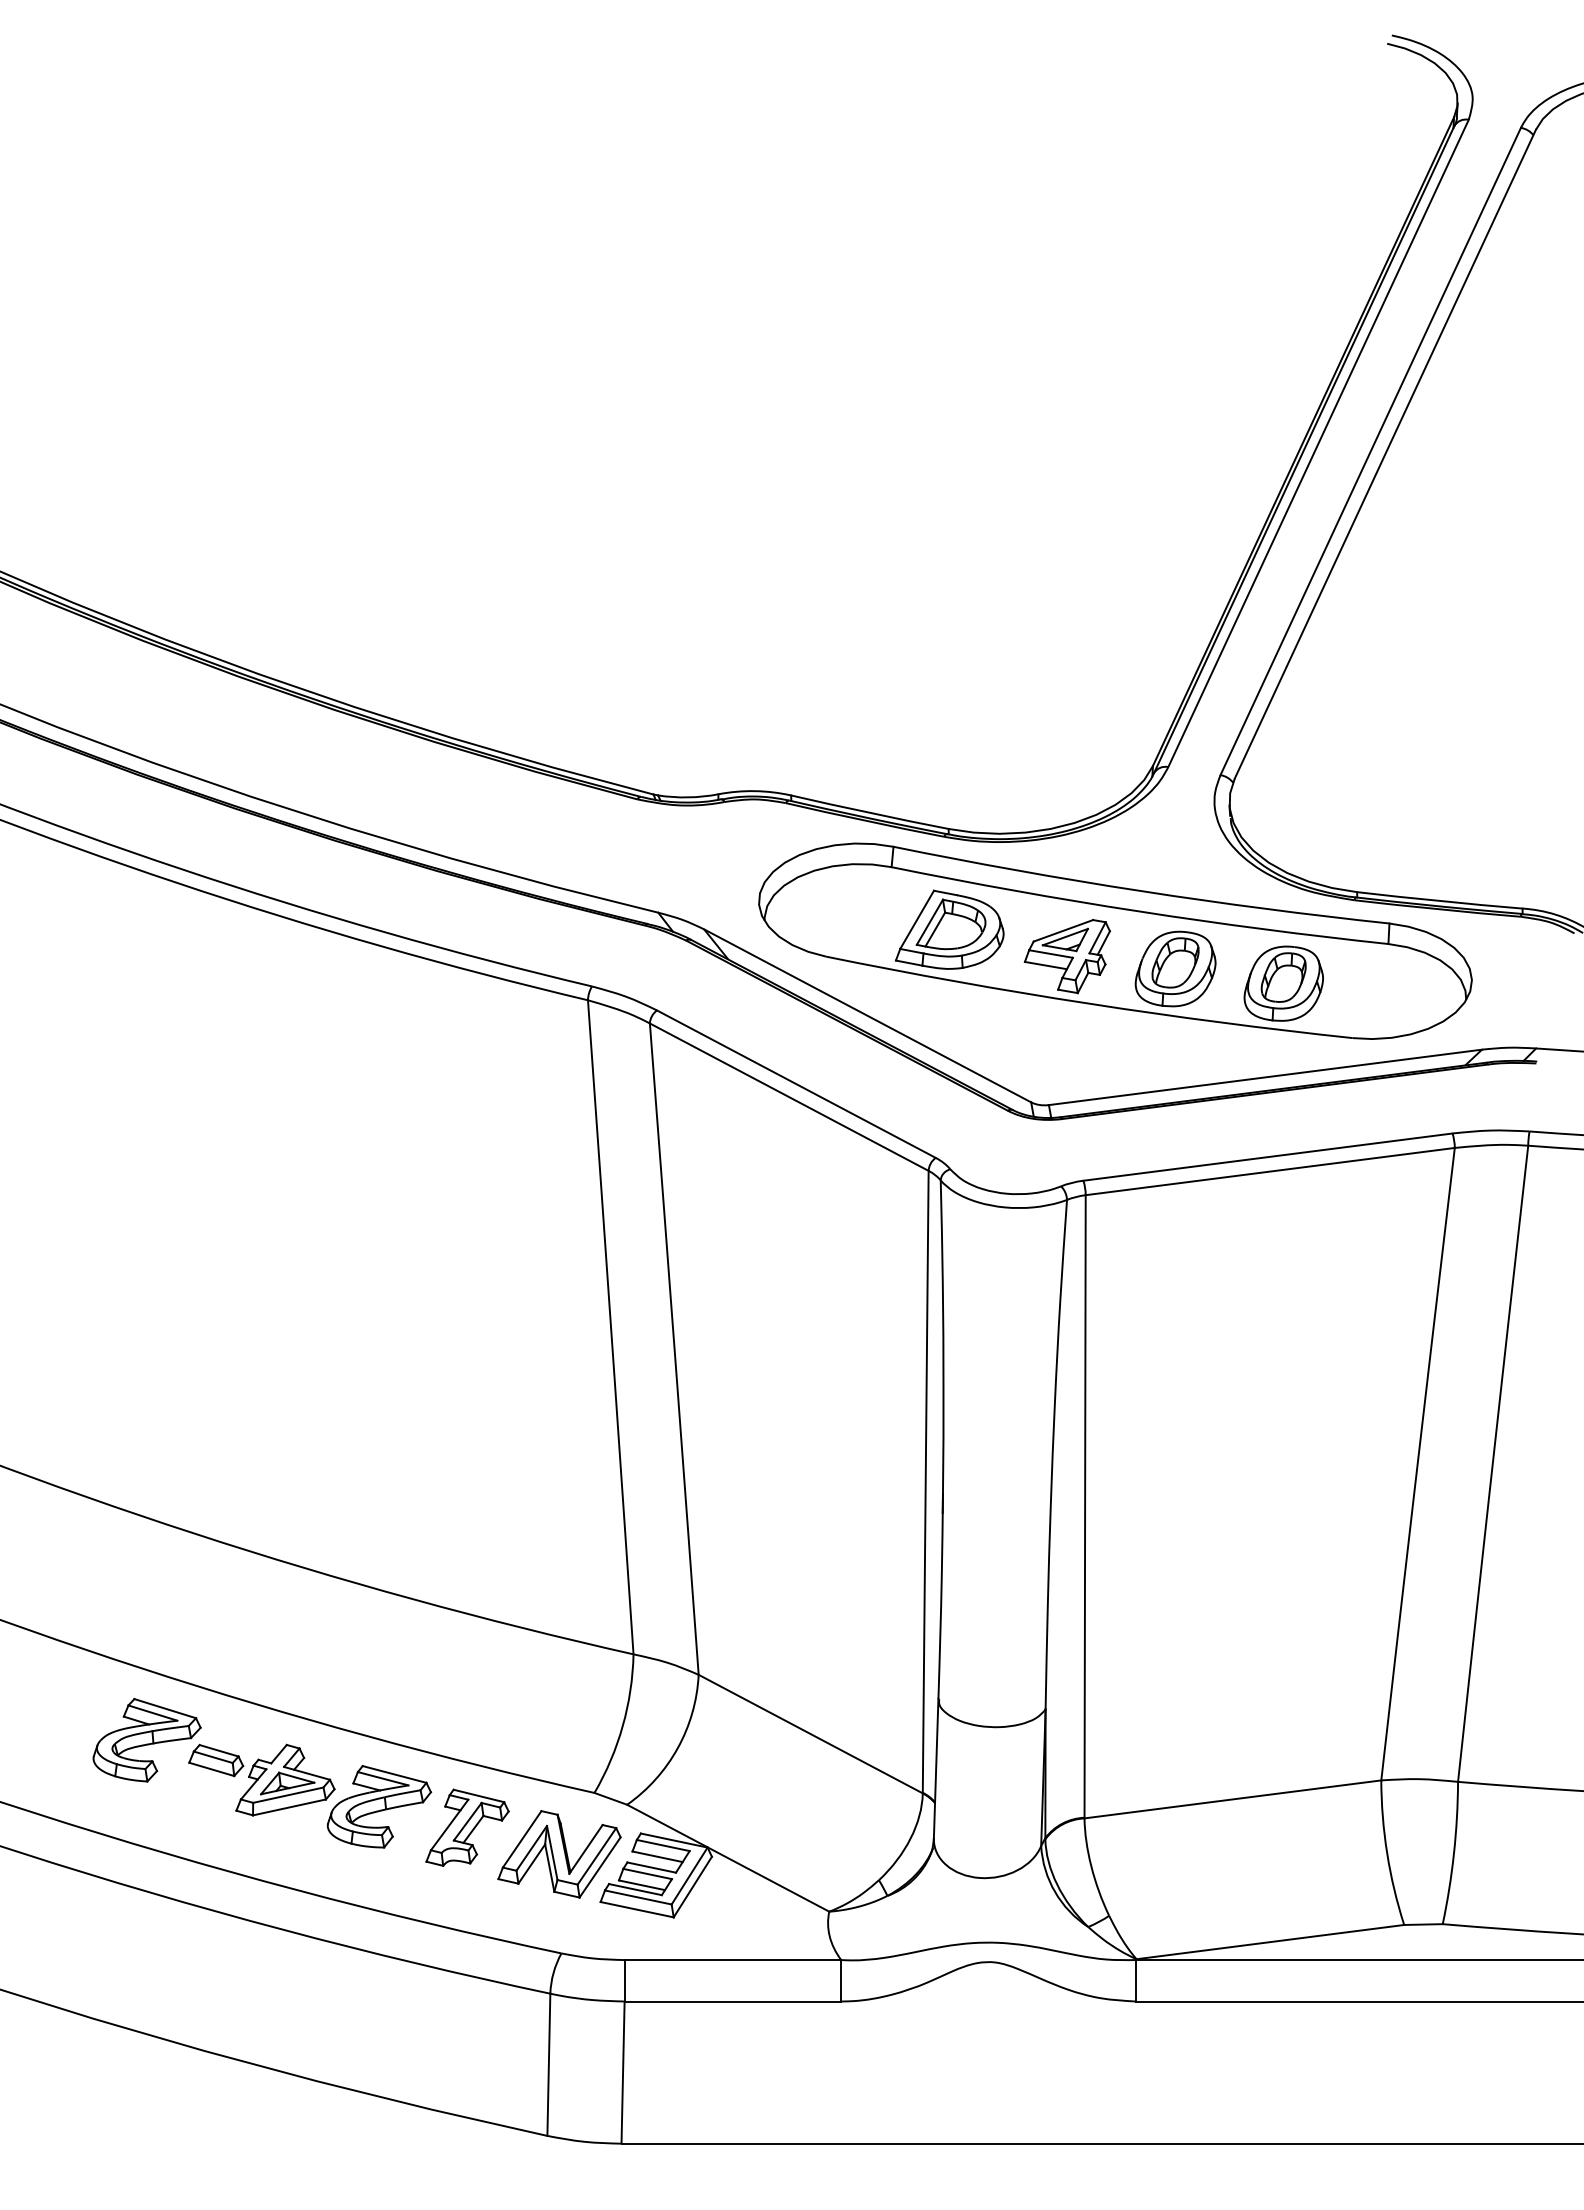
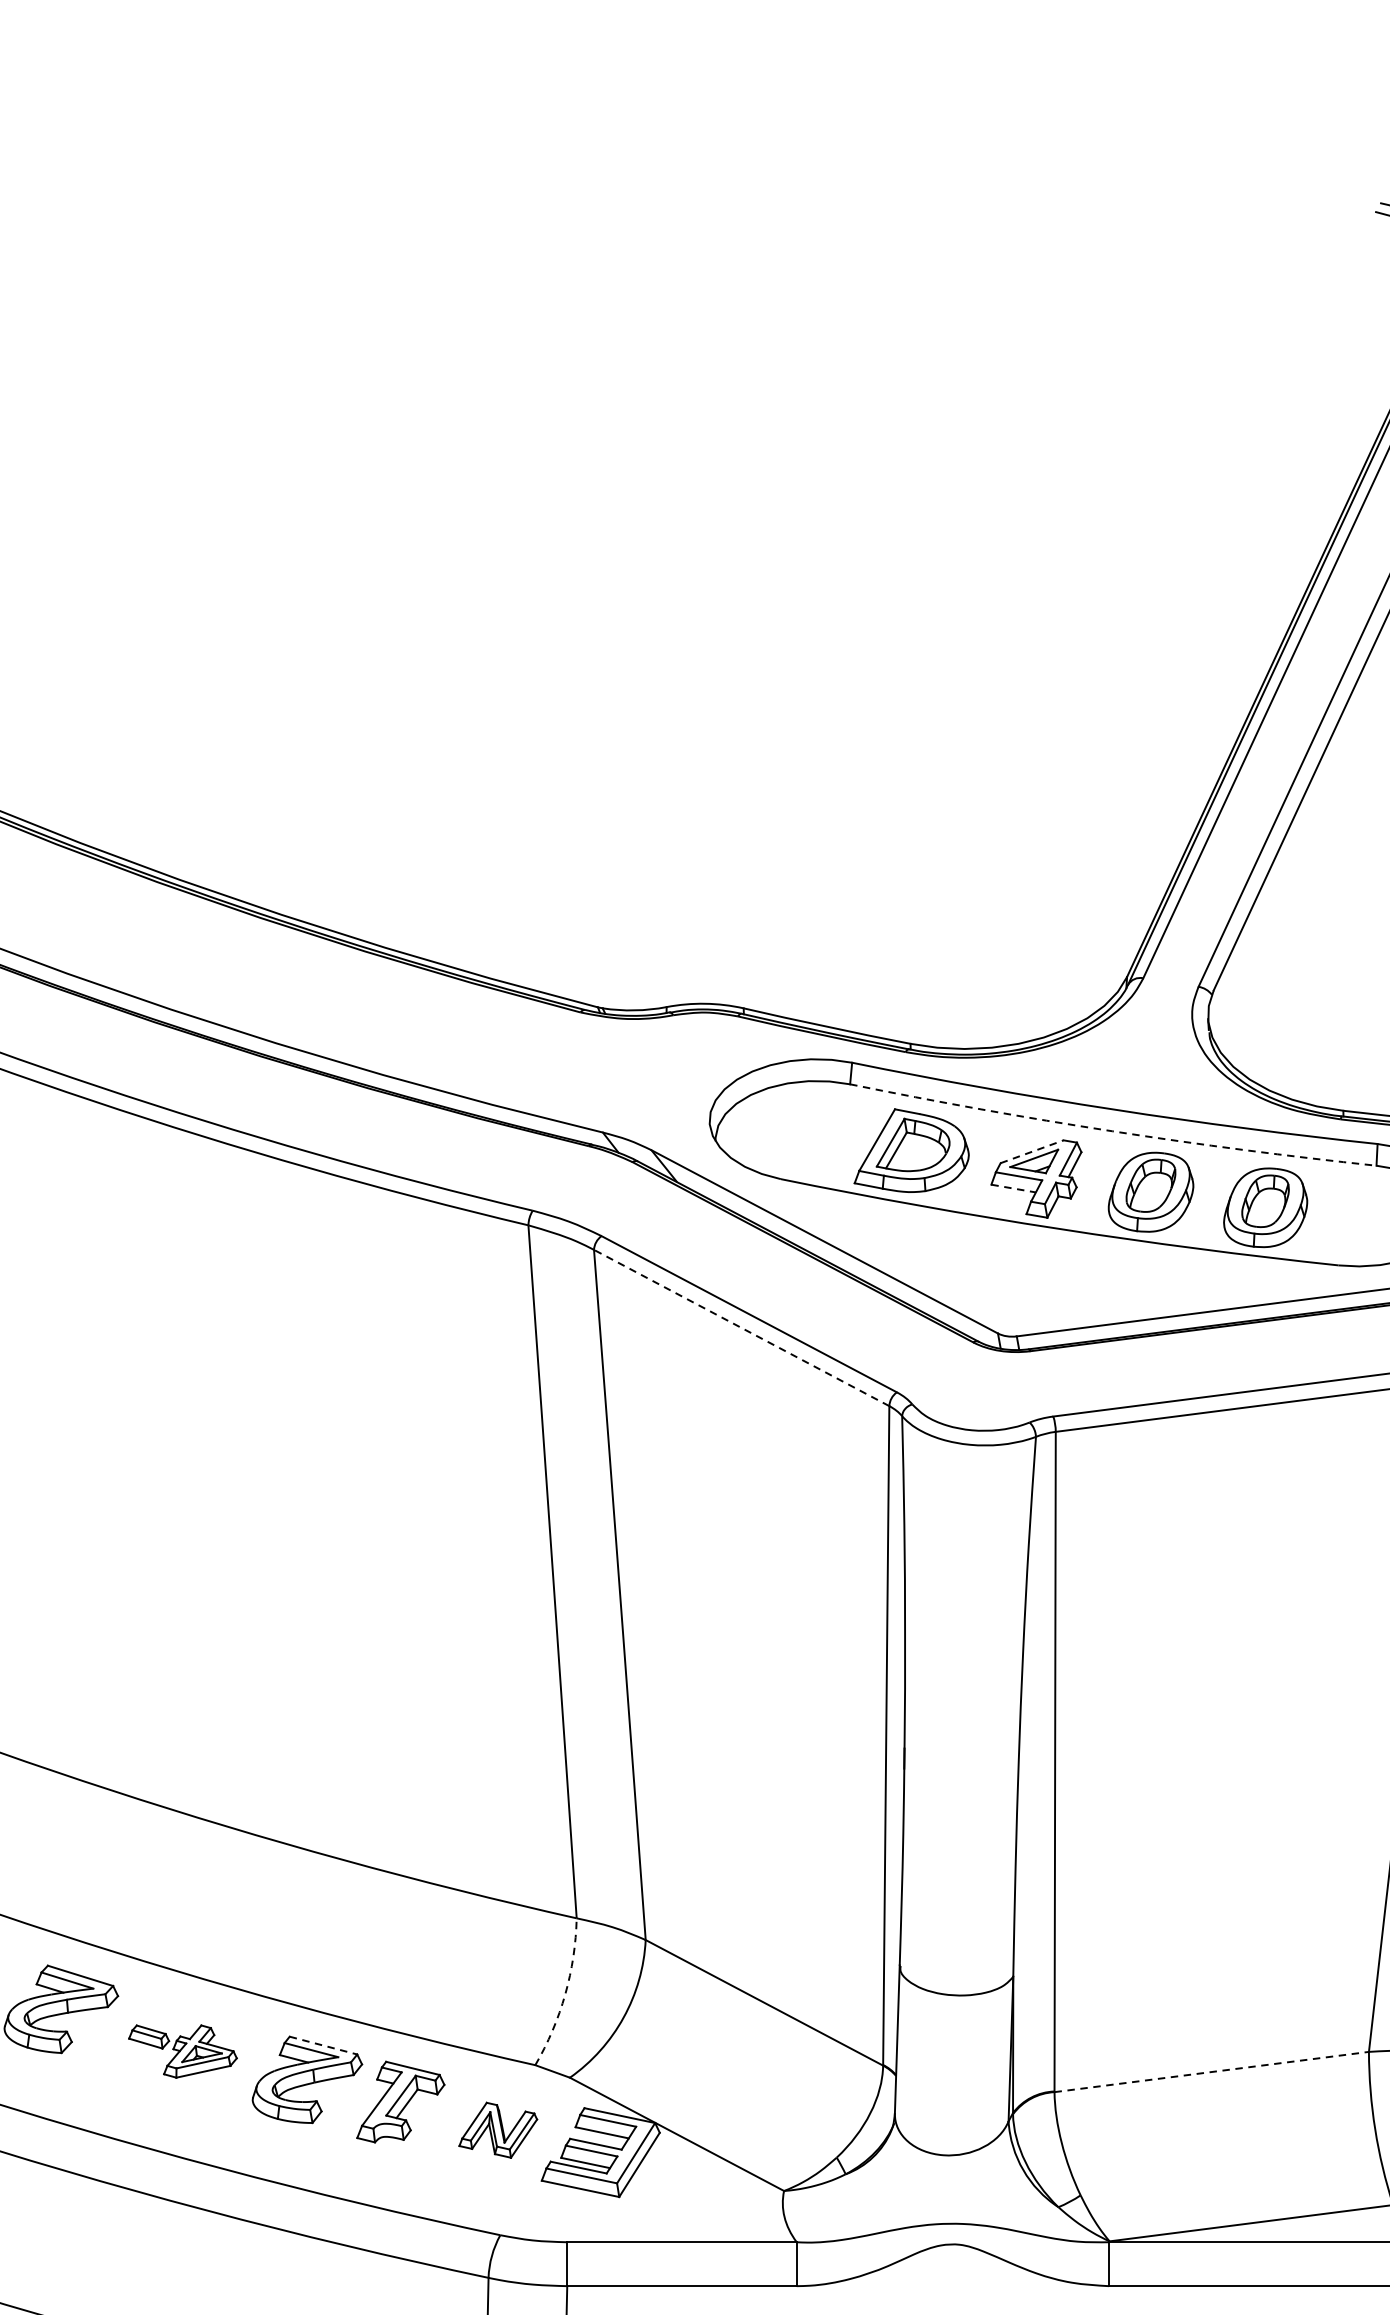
arc: (1139, 911) -> (1112, 1131), solid -> dashed
line: (1063, 930) -> (1032, 1151), solid -> dashed
line: (1046, 965) -> (1014, 1188), solid -> dashed
line: (789, 1097) -> (741, 1328), solid -> dashed
arc: (622, 1726) -> (564, 1994), solid -> dashed
line: (394, 1774) -> (323, 2045), solid -> dashed
part: (261, 1779) -> (182, 2050), size x0.7
line: (1232, 1799) -> (1211, 2072), solid -> dashed
part: (559, 1854) -> (498, 2130), size x0.6

